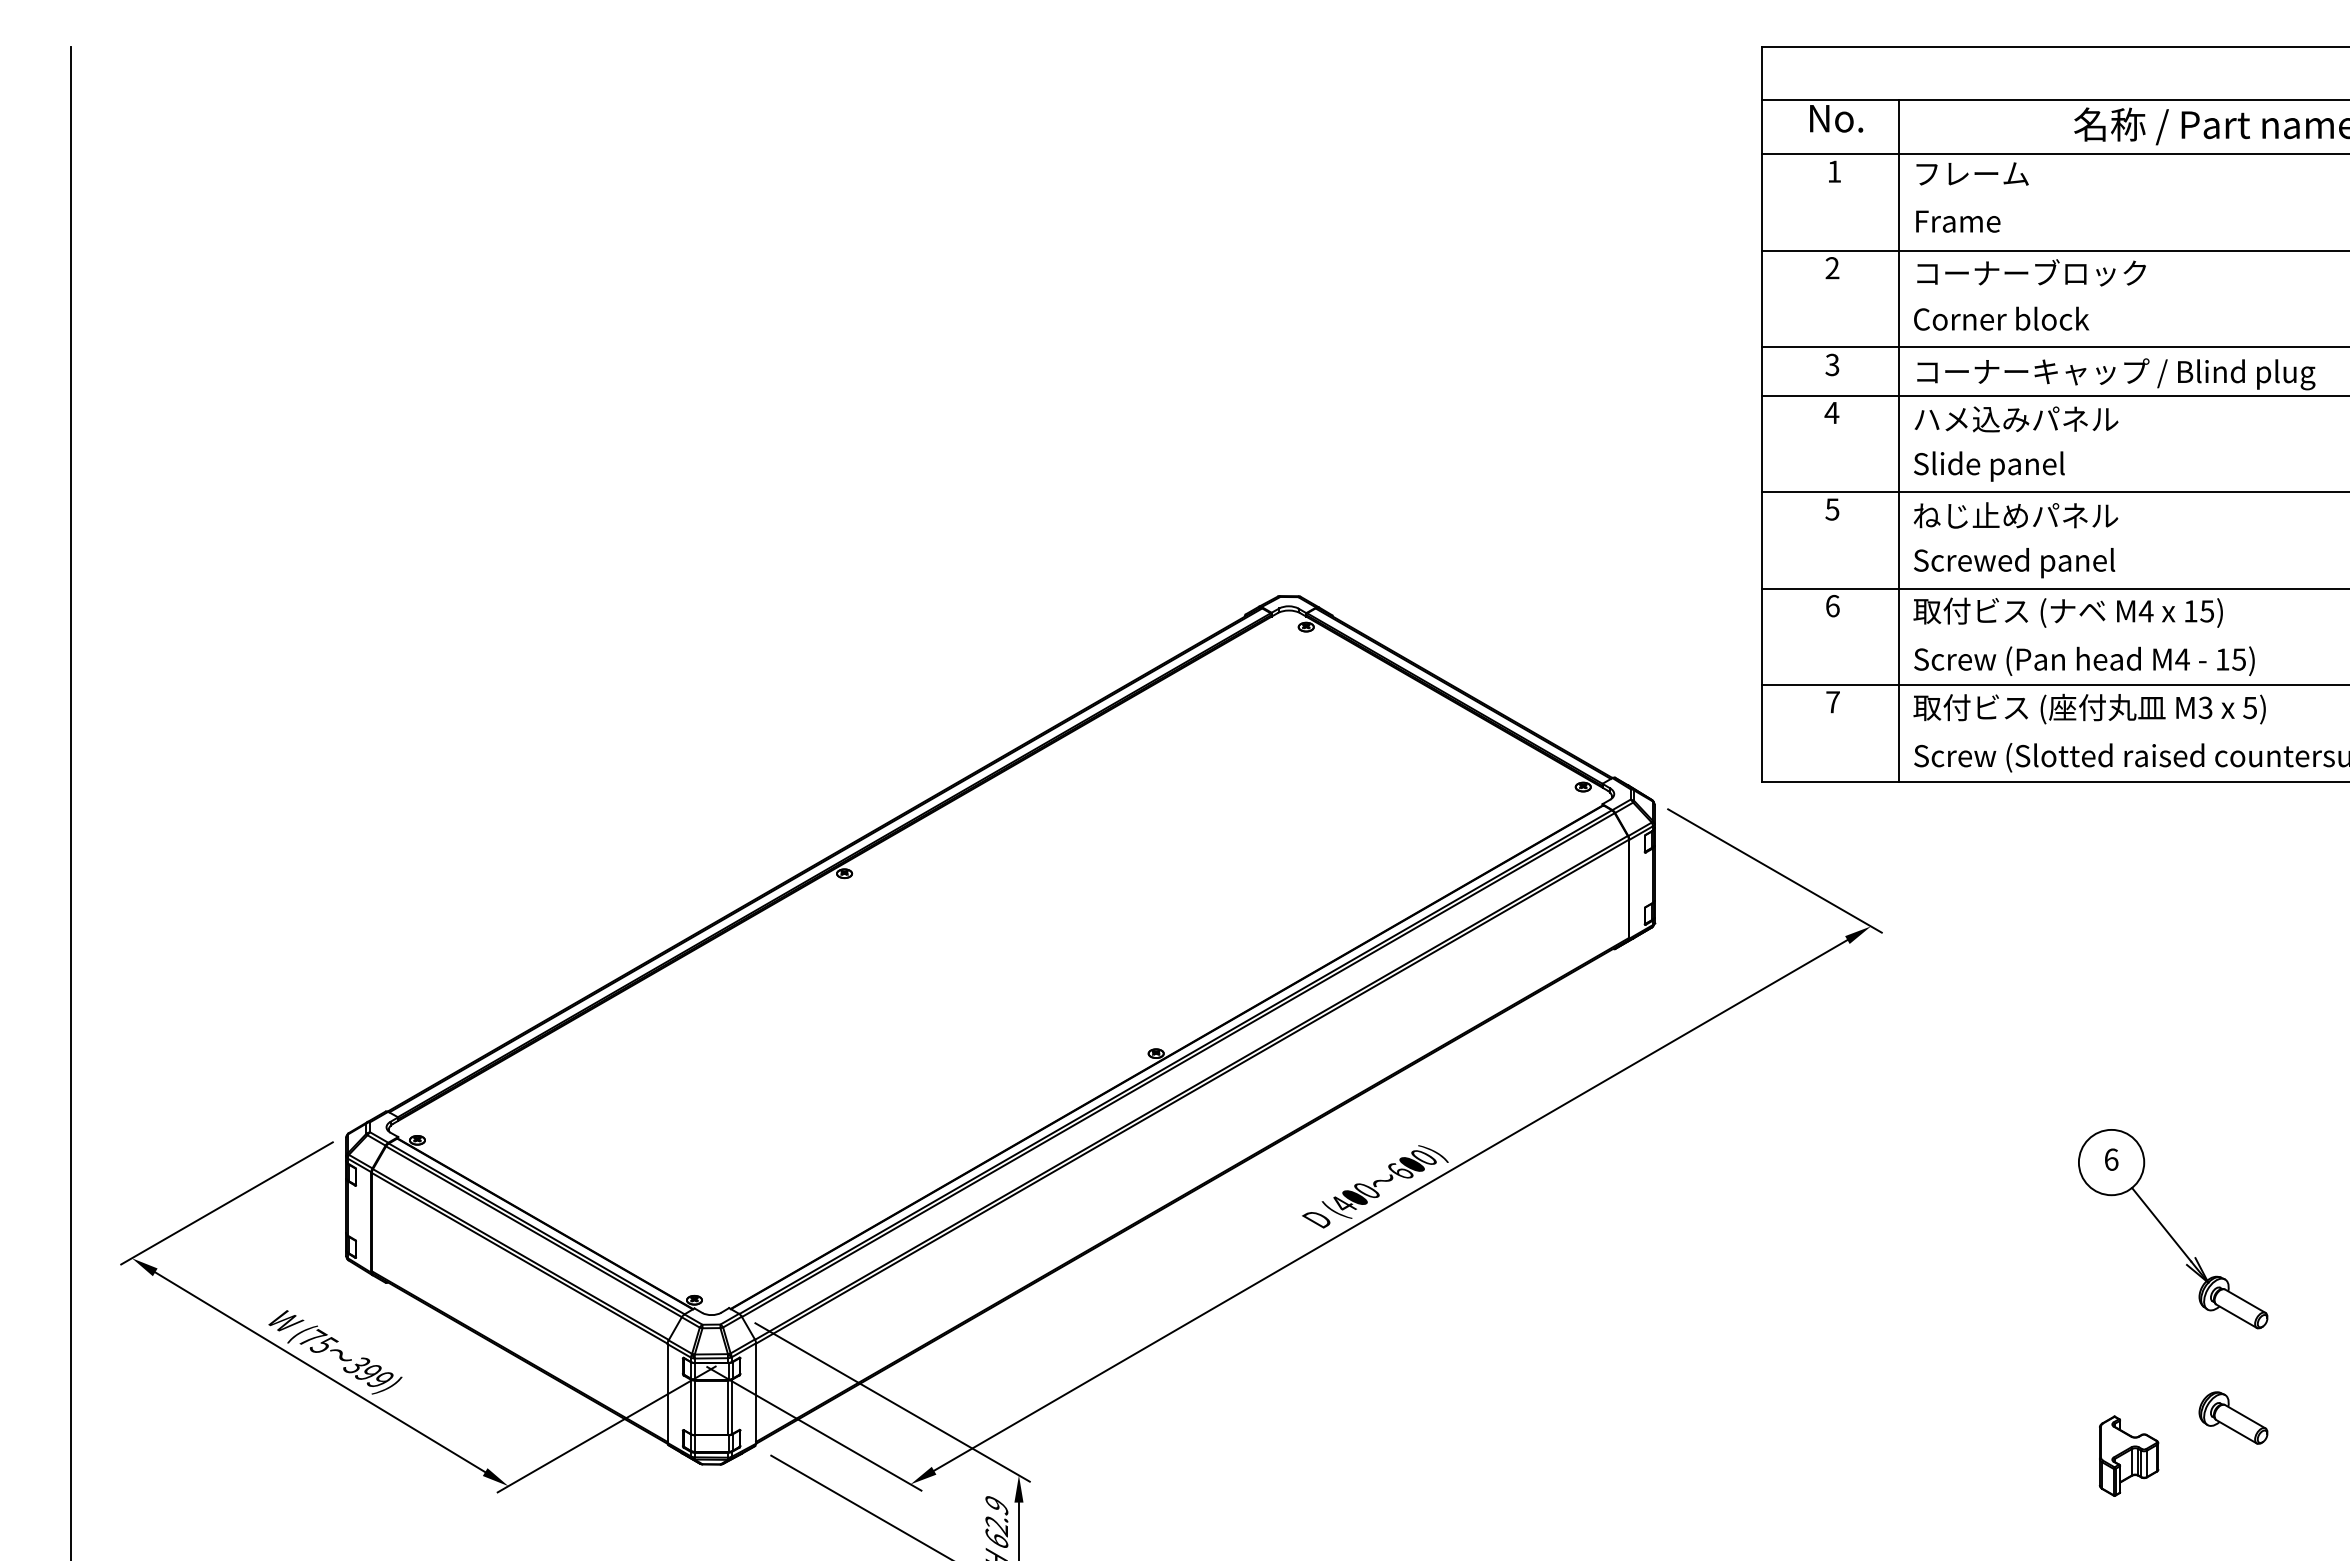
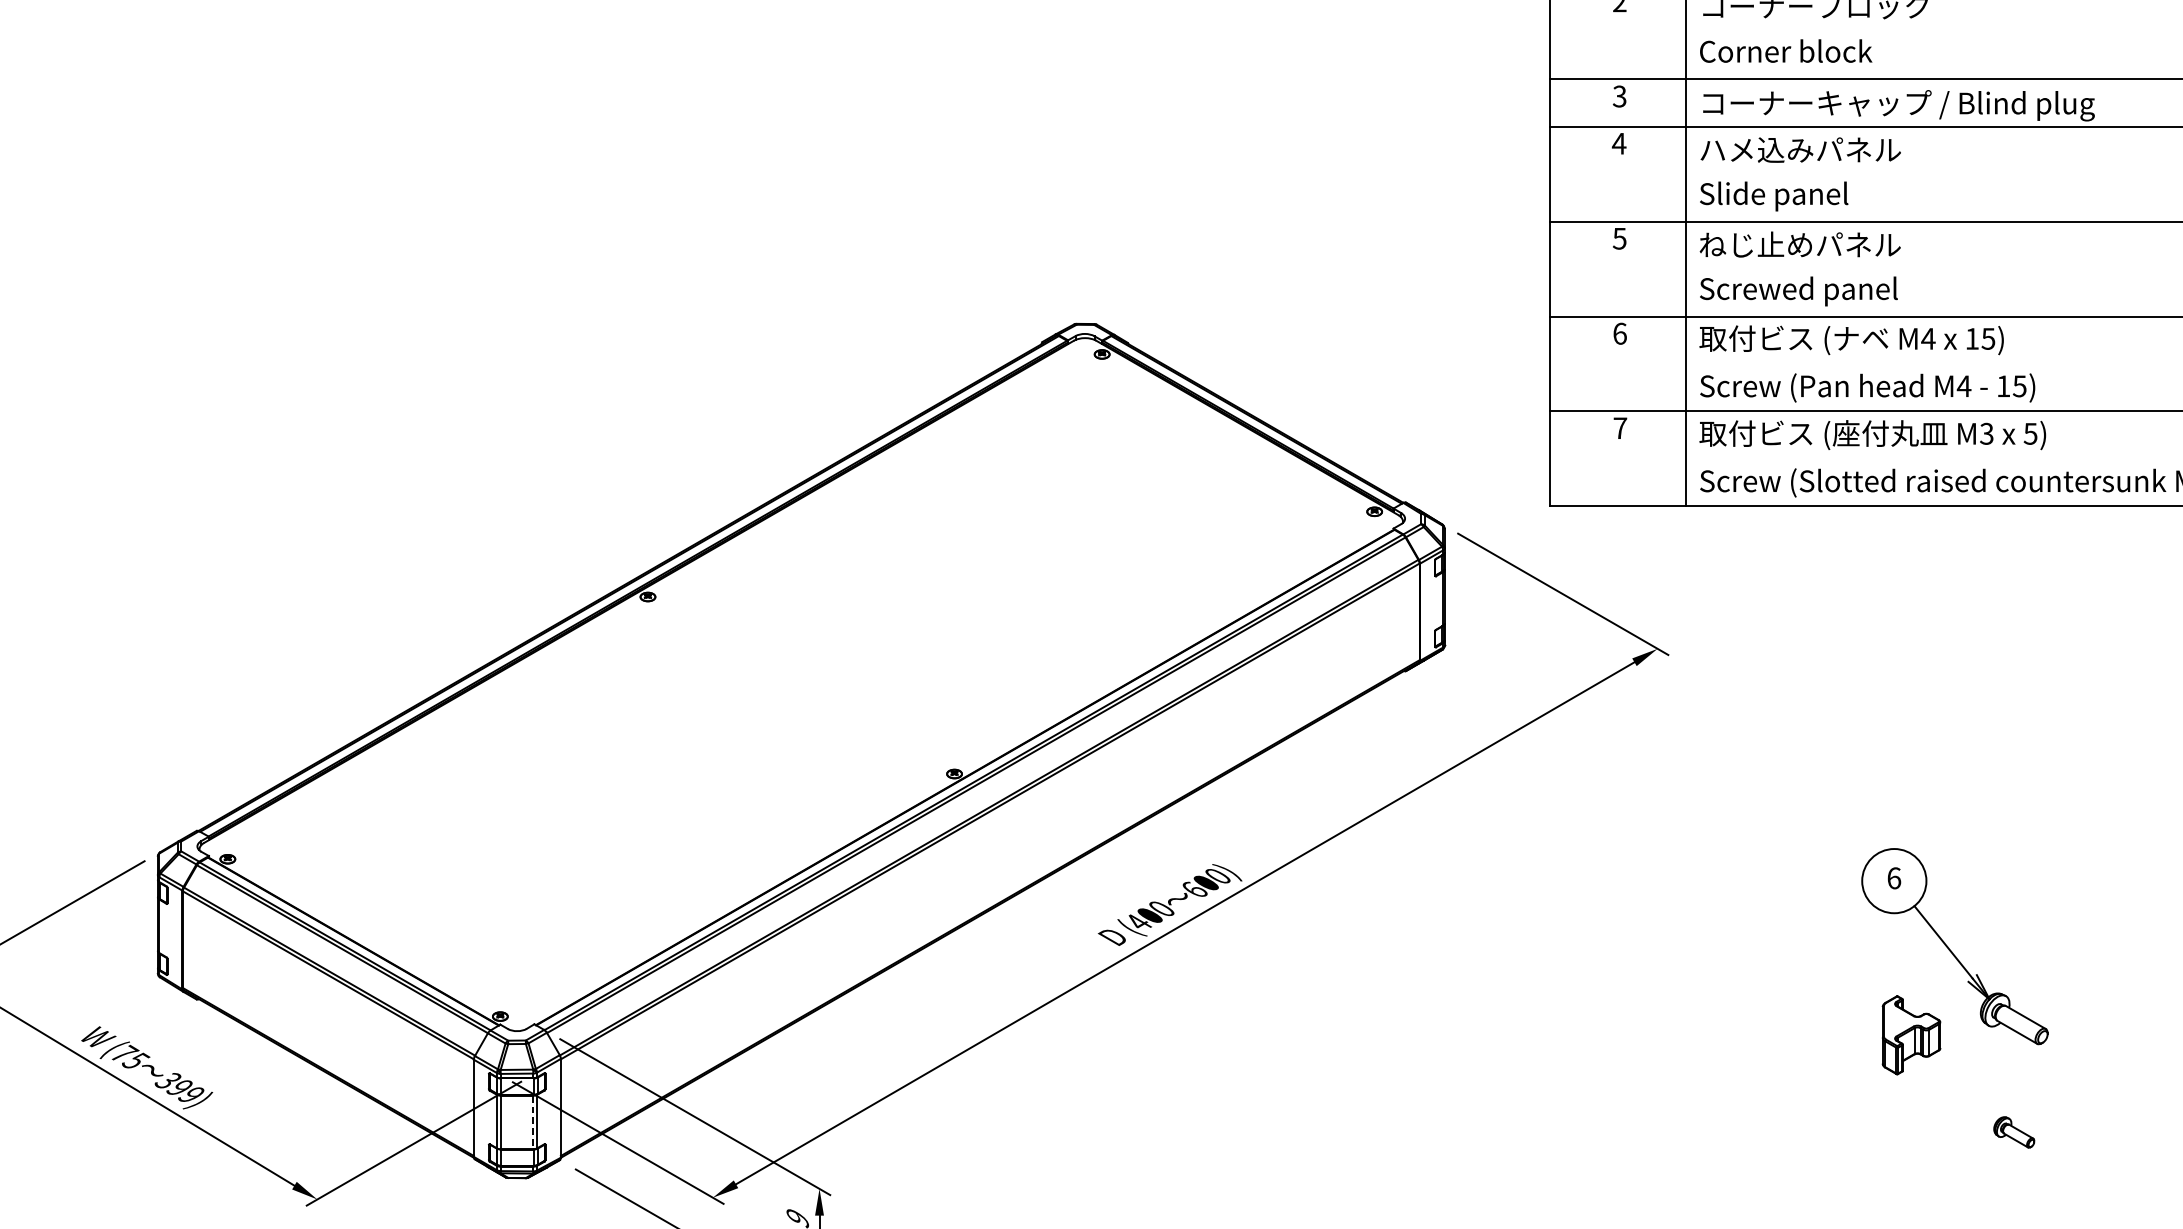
line: (727, 1408) -> (532, 1123), solid -> dashed
part: (2233, 1417) -> (2014, 1131), size x0.6
part: (2128, 1455) -> (1910, 1034), moved

